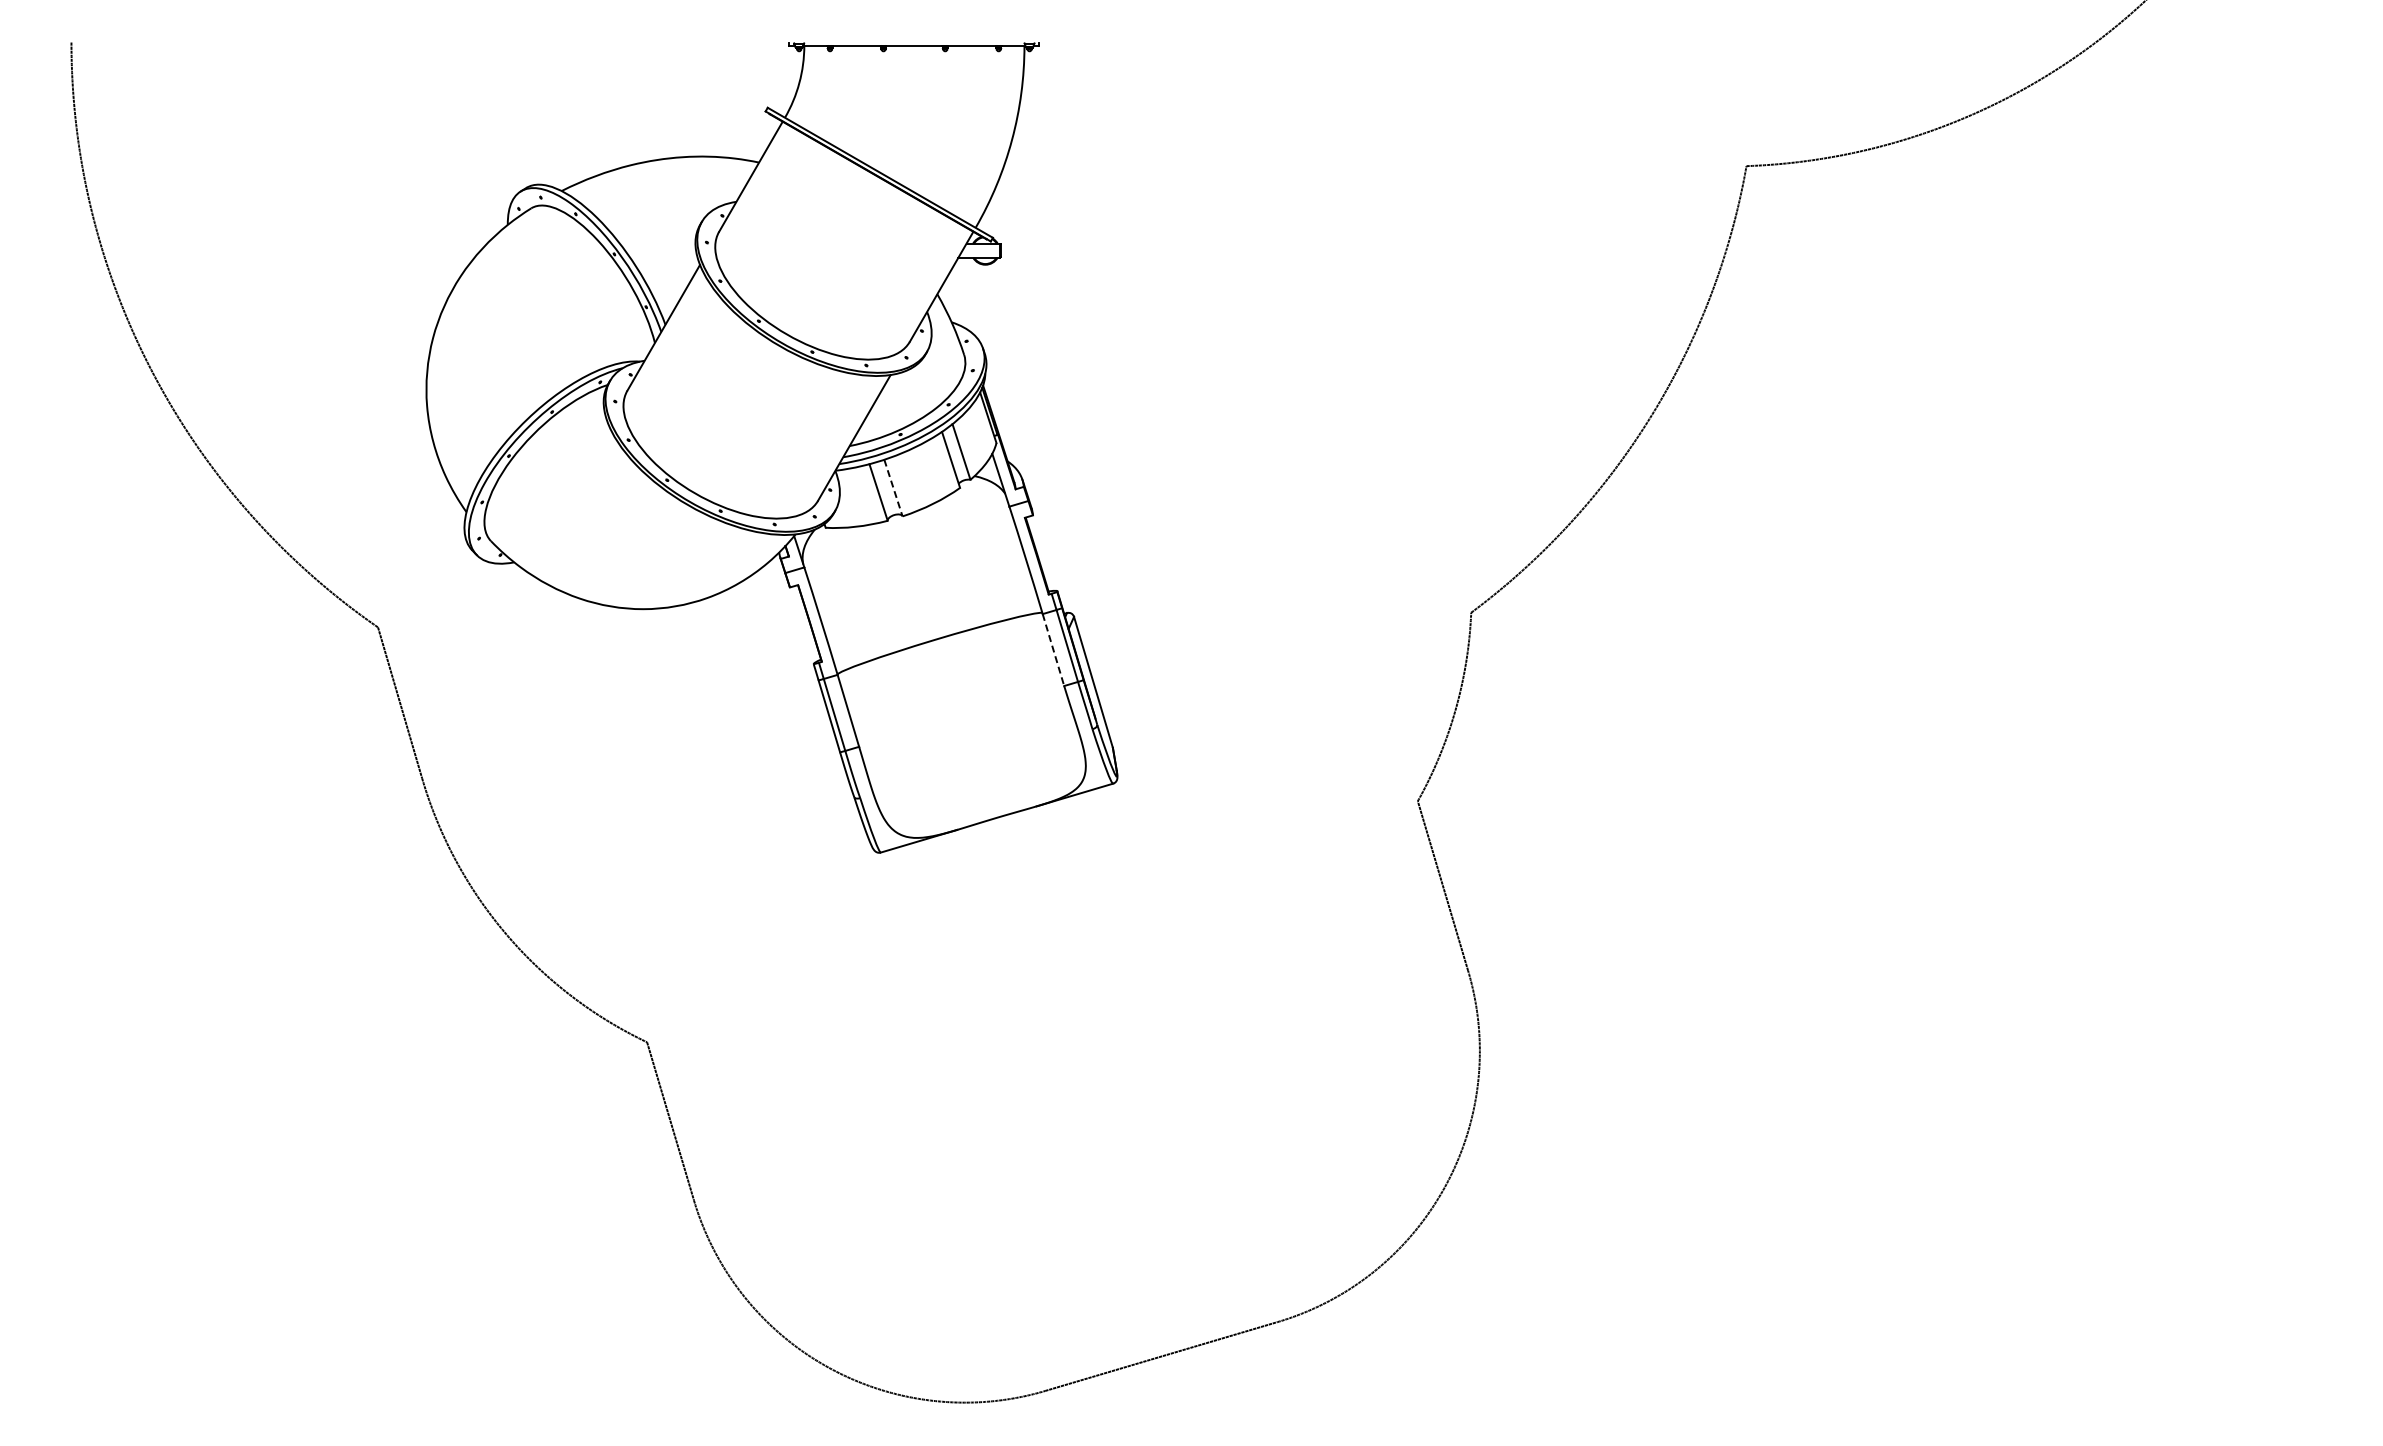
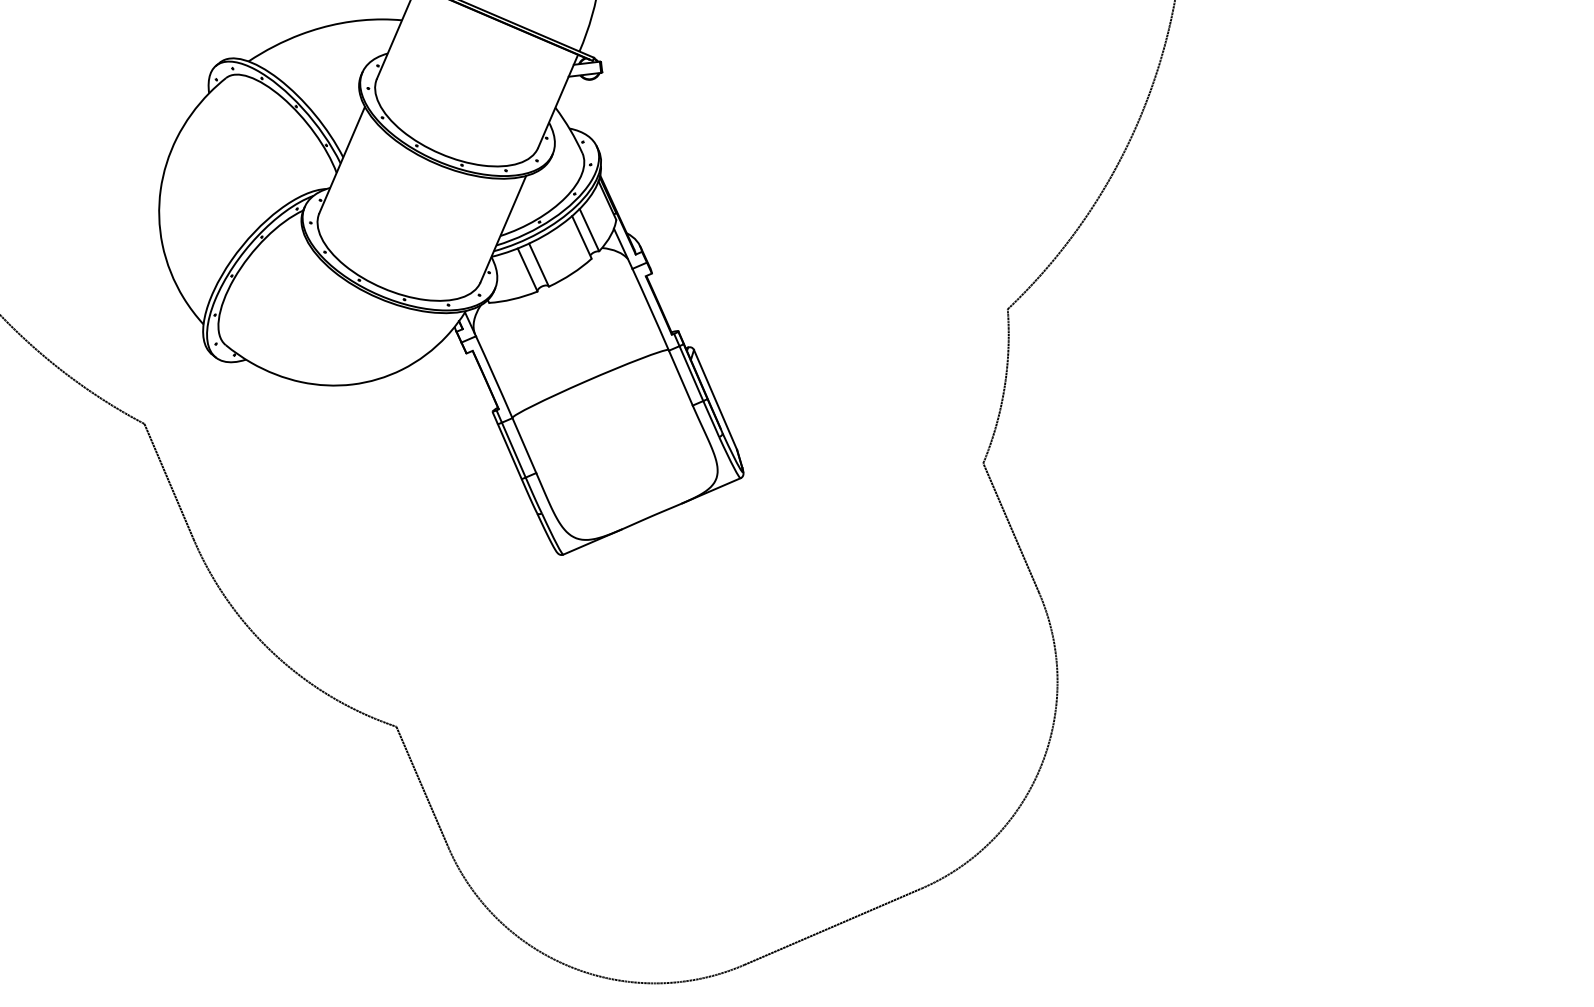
line: (893, 488) -> (539, 265), dashed -> solid
line: (1053, 650) -> (680, 378), dashed -> solid

